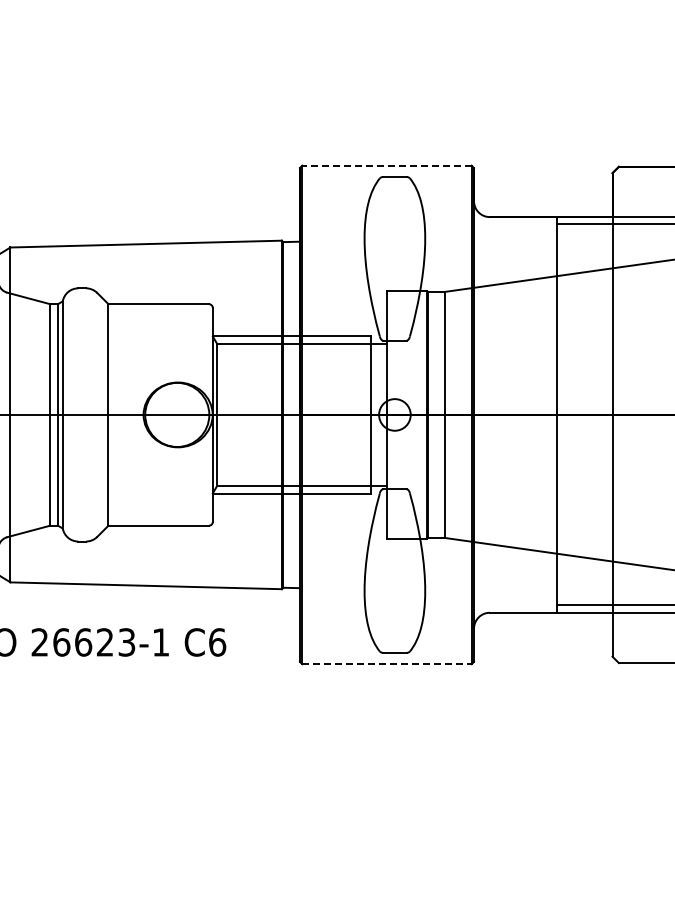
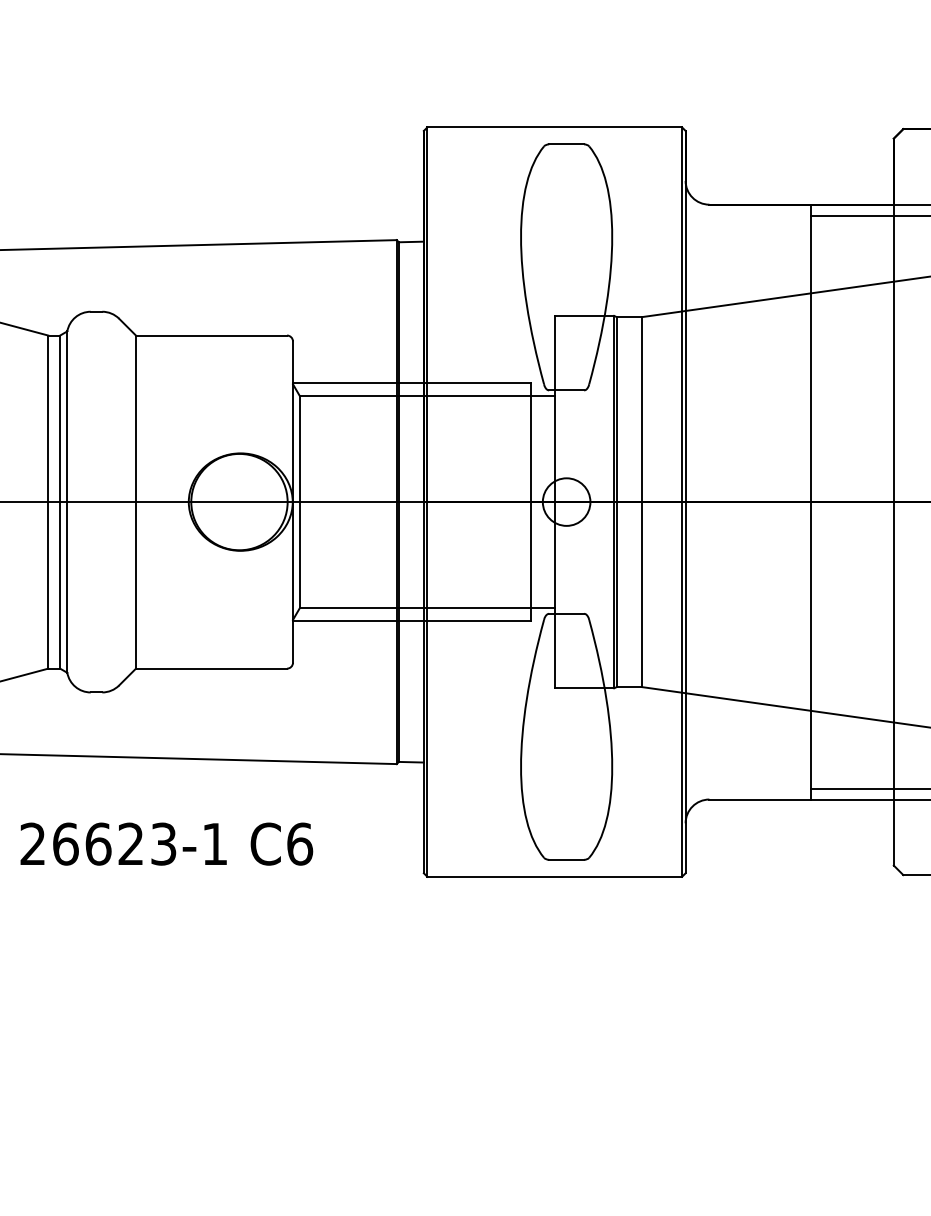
line: (386, 165) -> (554, 127), dashed -> solid
line: (386, 664) -> (554, 877), dashed -> solid

